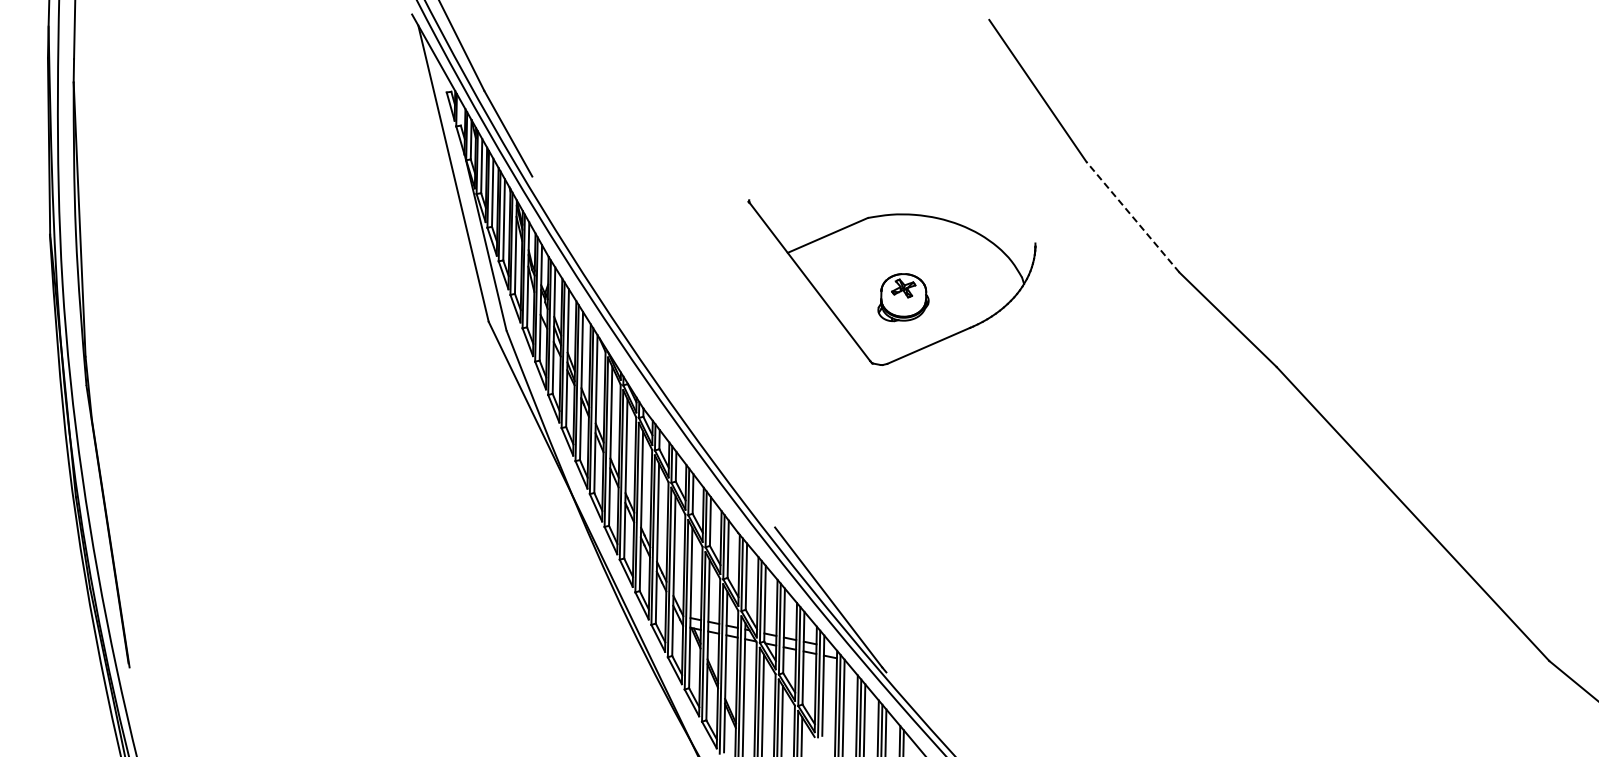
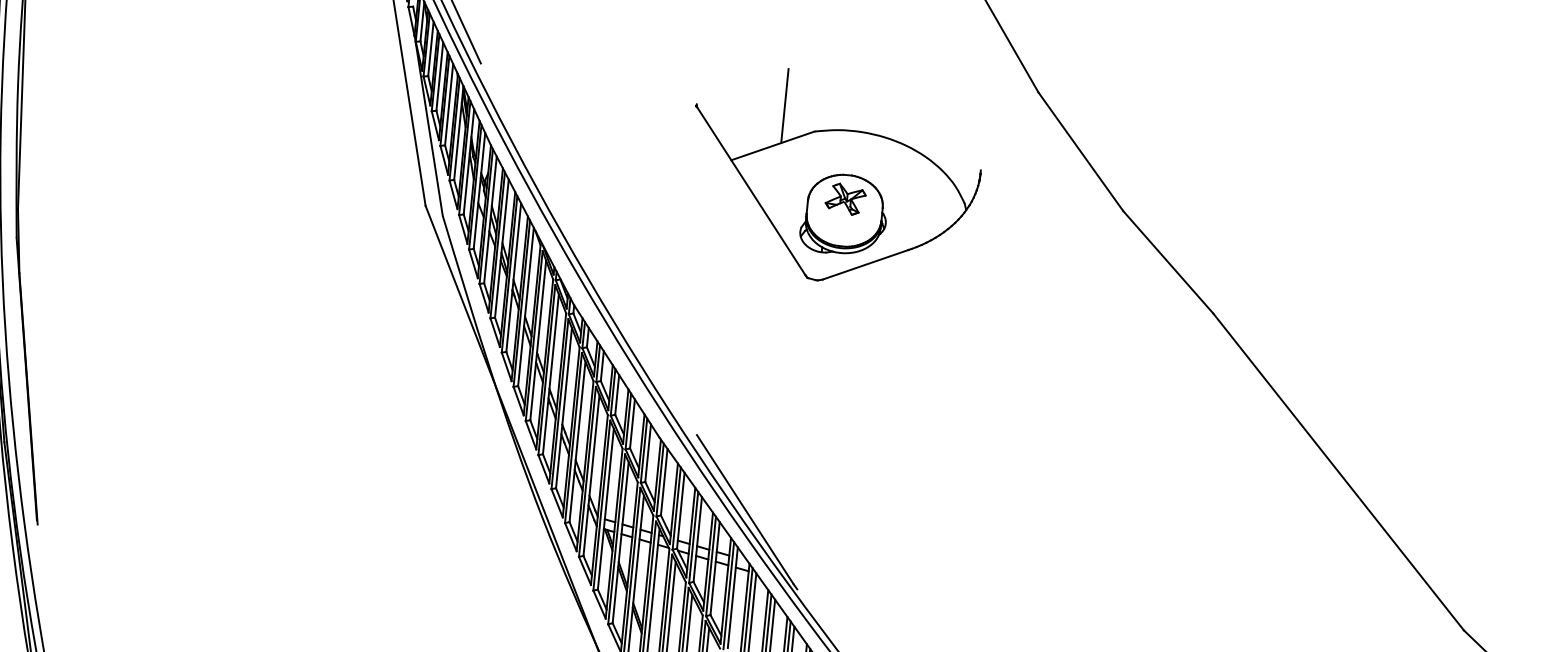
line: (836, 194) -> (784, 105), added
line: (1132, 216) -> (1080, 150), dashed -> solid
part: (903, 297) -> (844, 214), size x1.67

